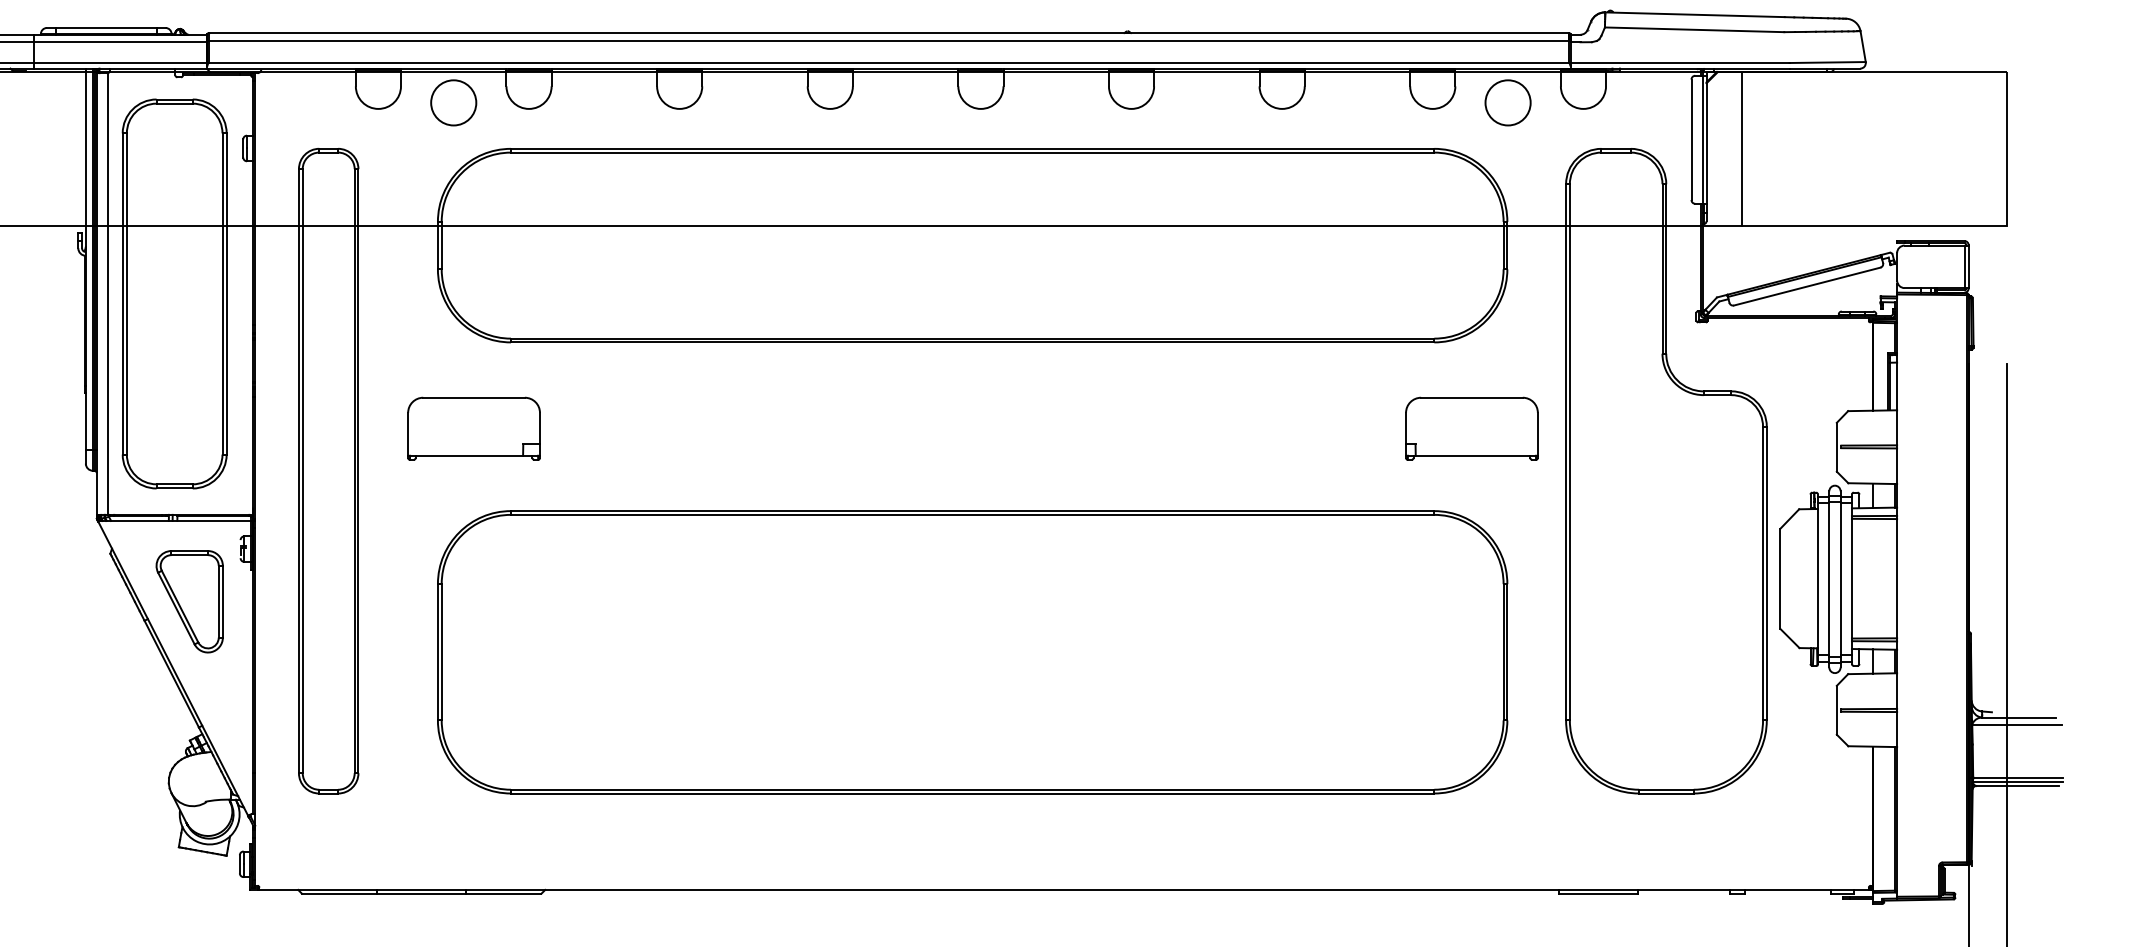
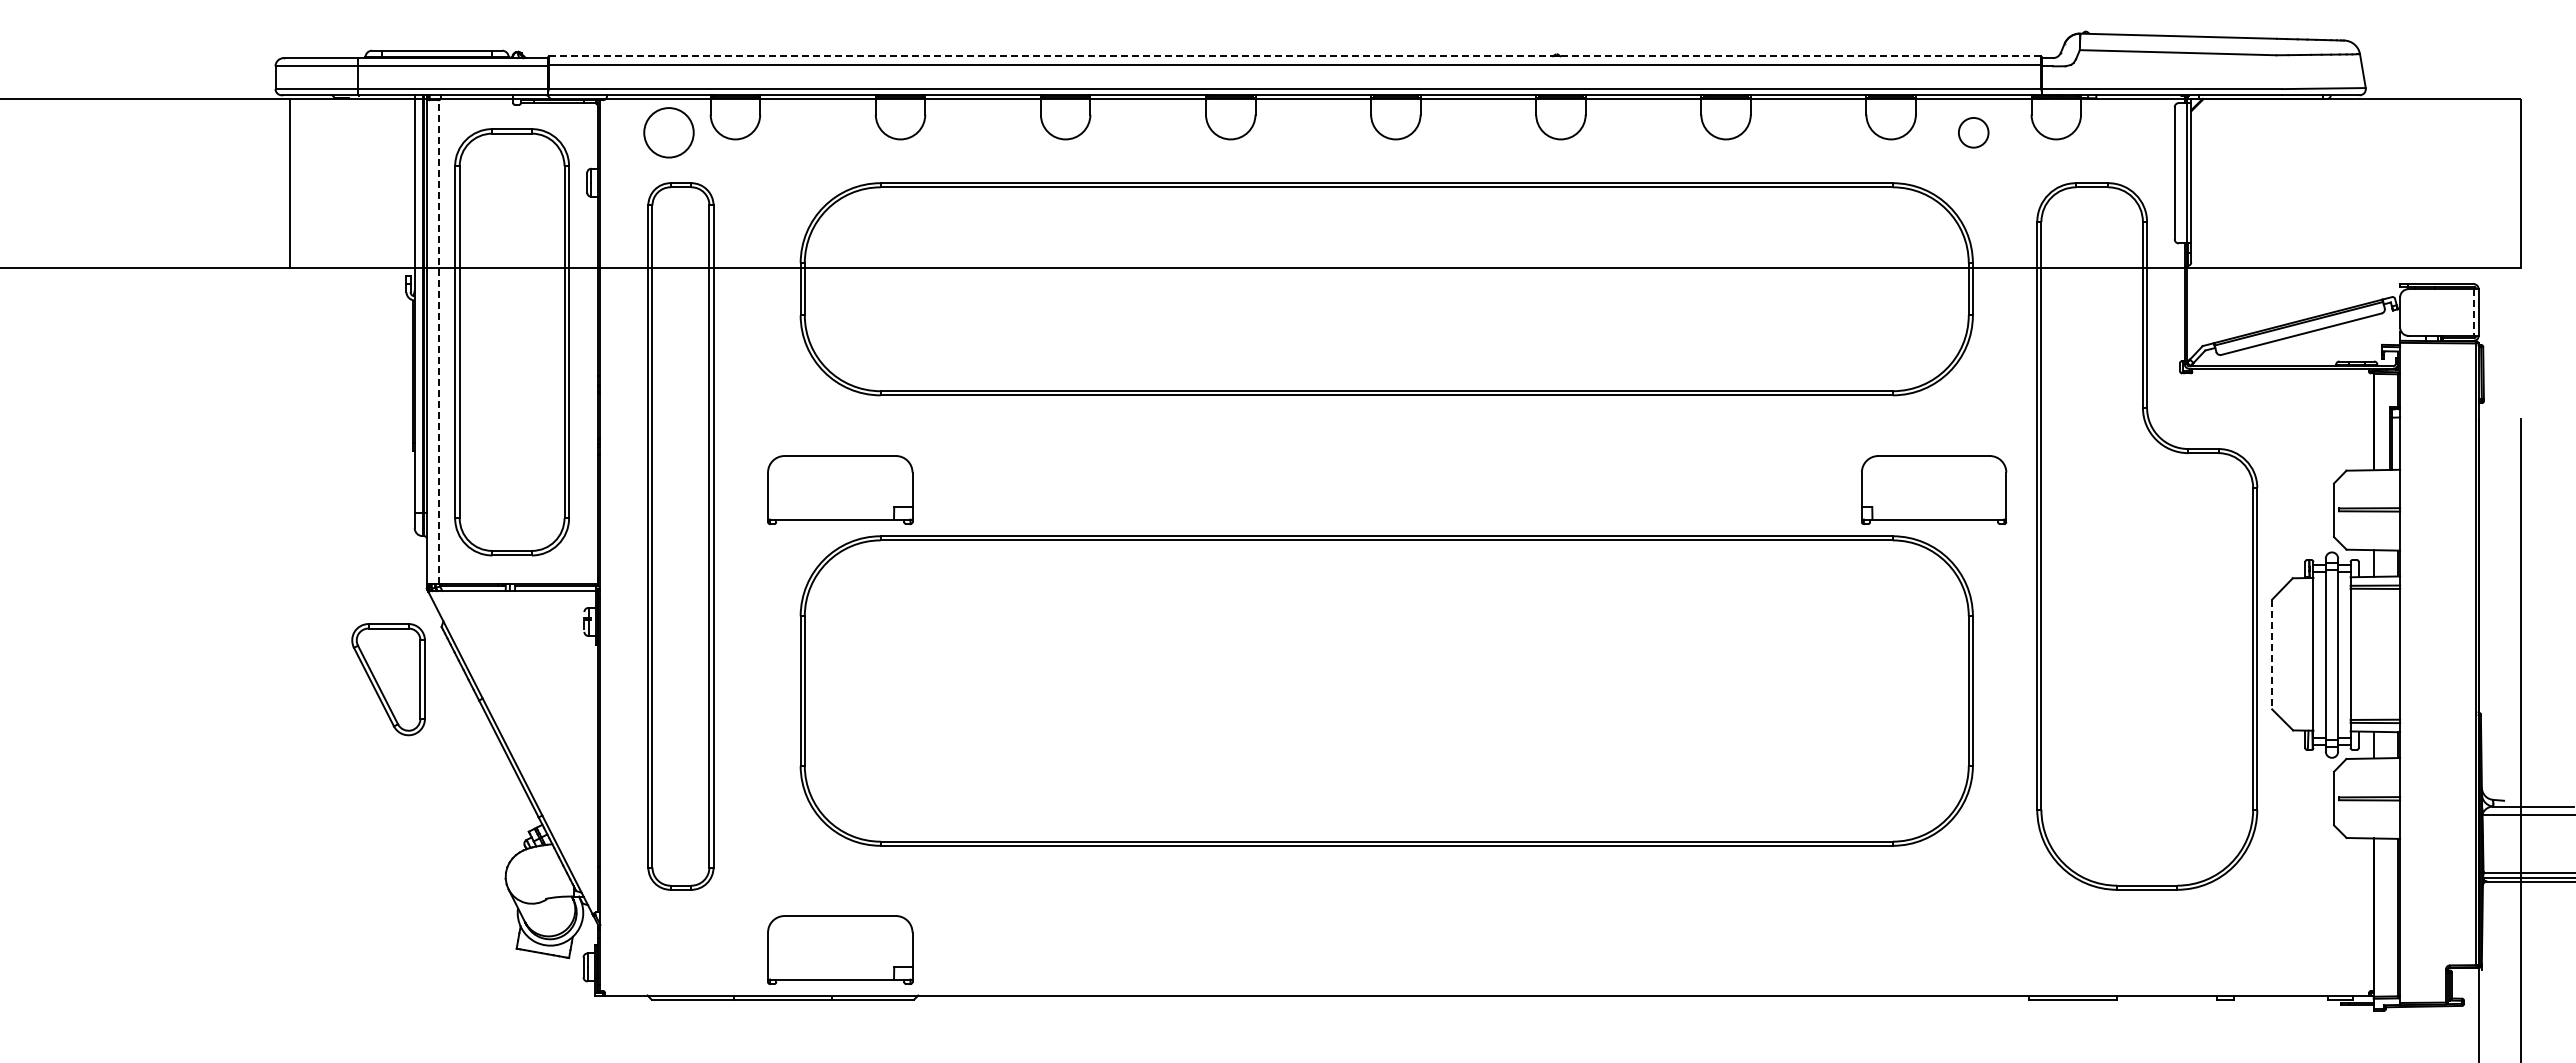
line: (889, 33) -> (1295, 56), solid -> dashed
circle: (453, 102) -> (668, 132), moved
circle: (1507, 102) -> (1973, 132), size x0.6
line: (1741, 149) -> (2229, 183), removed
line: (1964, 267) -> (2473, 313), solid -> dashed
line: (108, 293) -> (439, 341), solid -> dashed
line: (1780, 578) -> (2272, 654), solid -> dashed
part: (189, 601) -> (388, 679), moved
part: (972, 651) -> (1386, 690), moved
part: (474, 847) -> (840, 949), added

